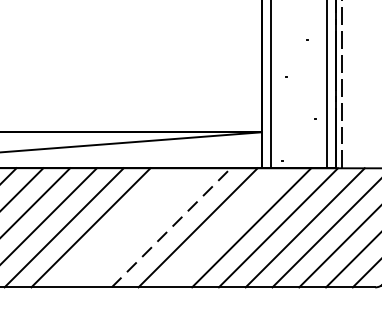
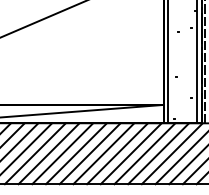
line: (116, 227) -> (89, 153), added
line: (143, 227) -> (103, 153), added
line: (171, 227) -> (117, 153), dashed -> solid
line: (224, 227) -> (144, 153), added

